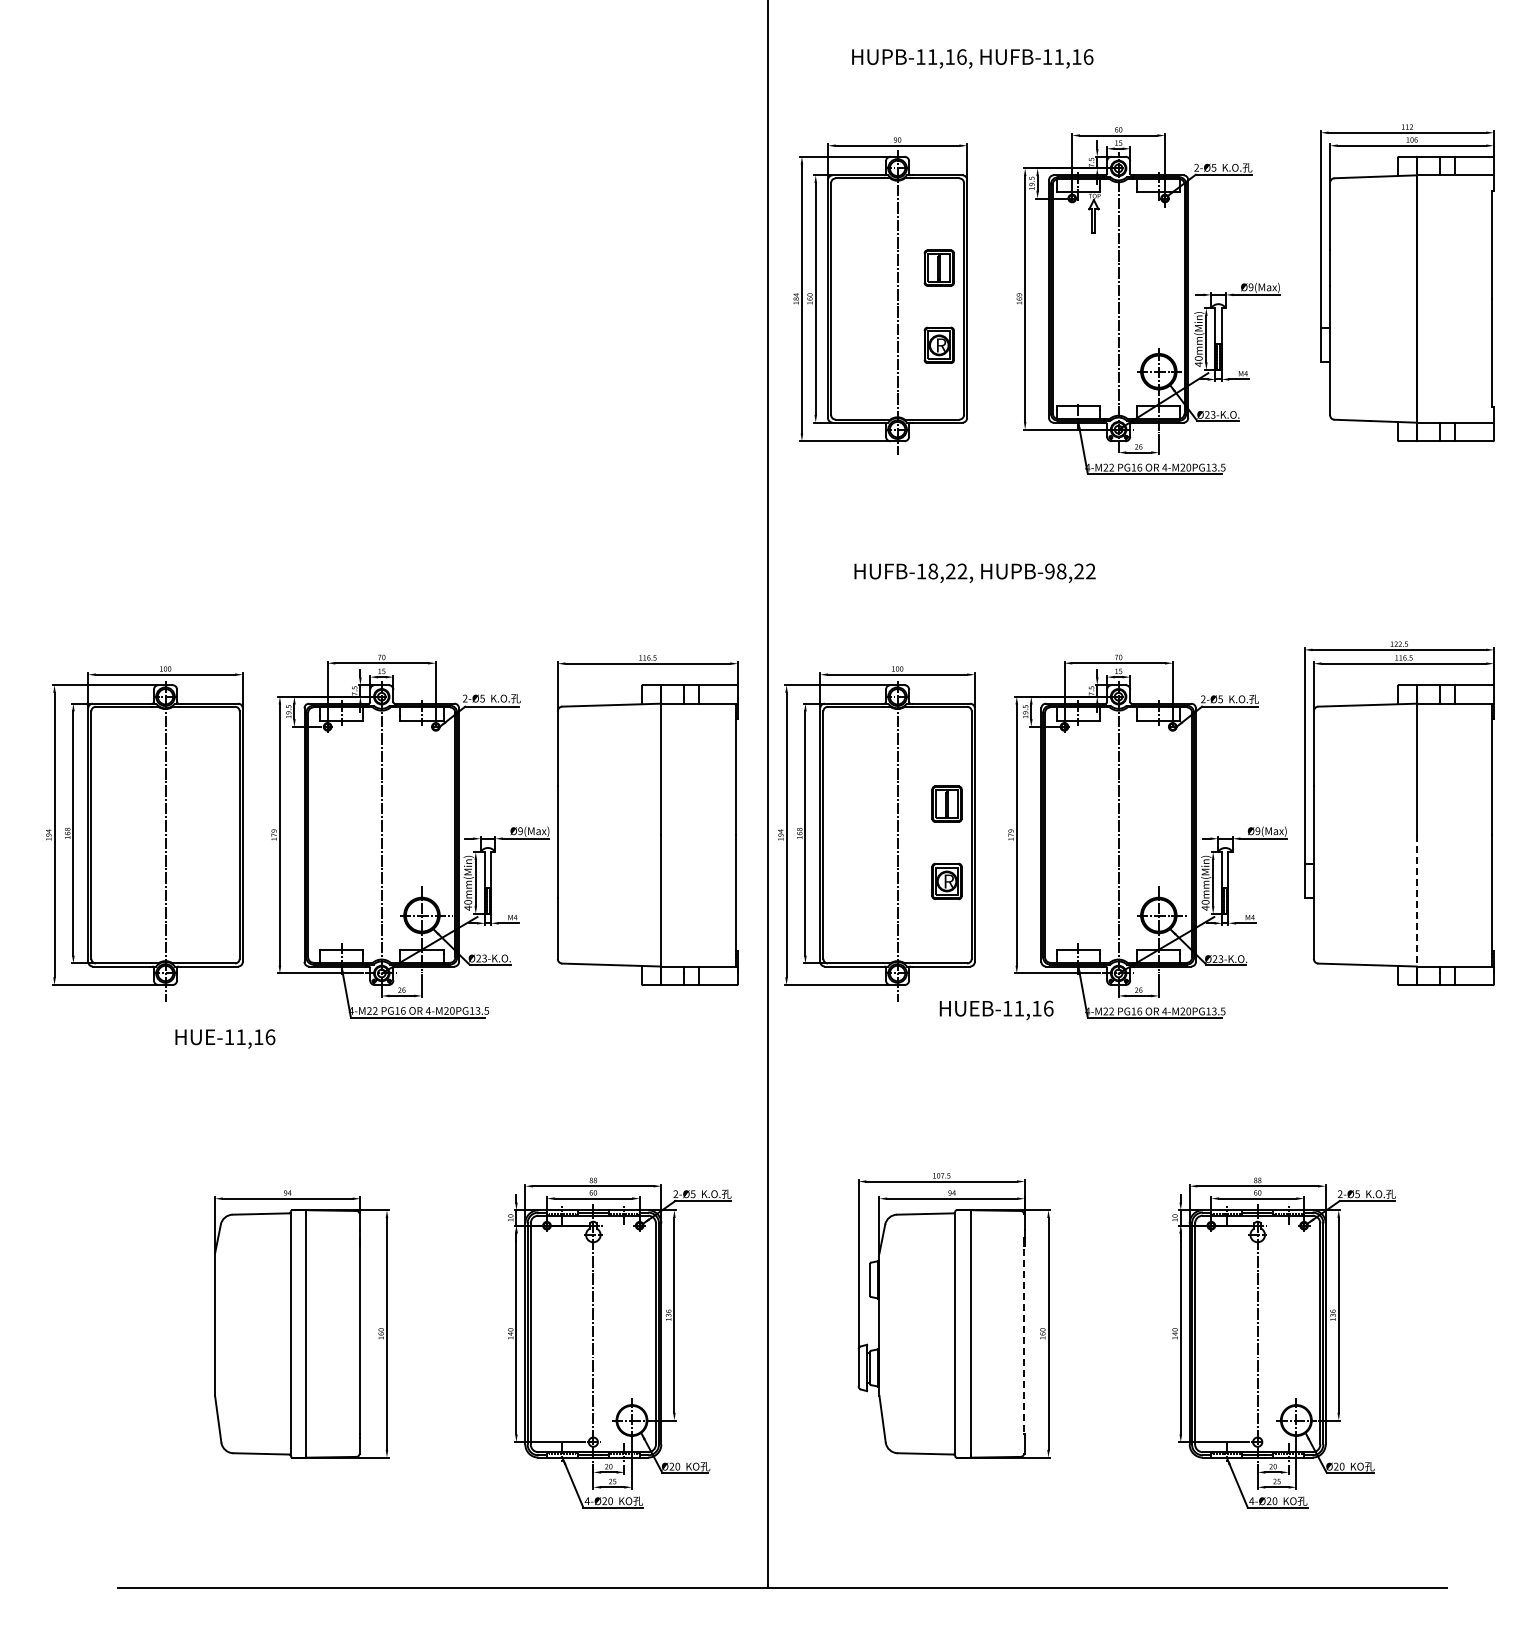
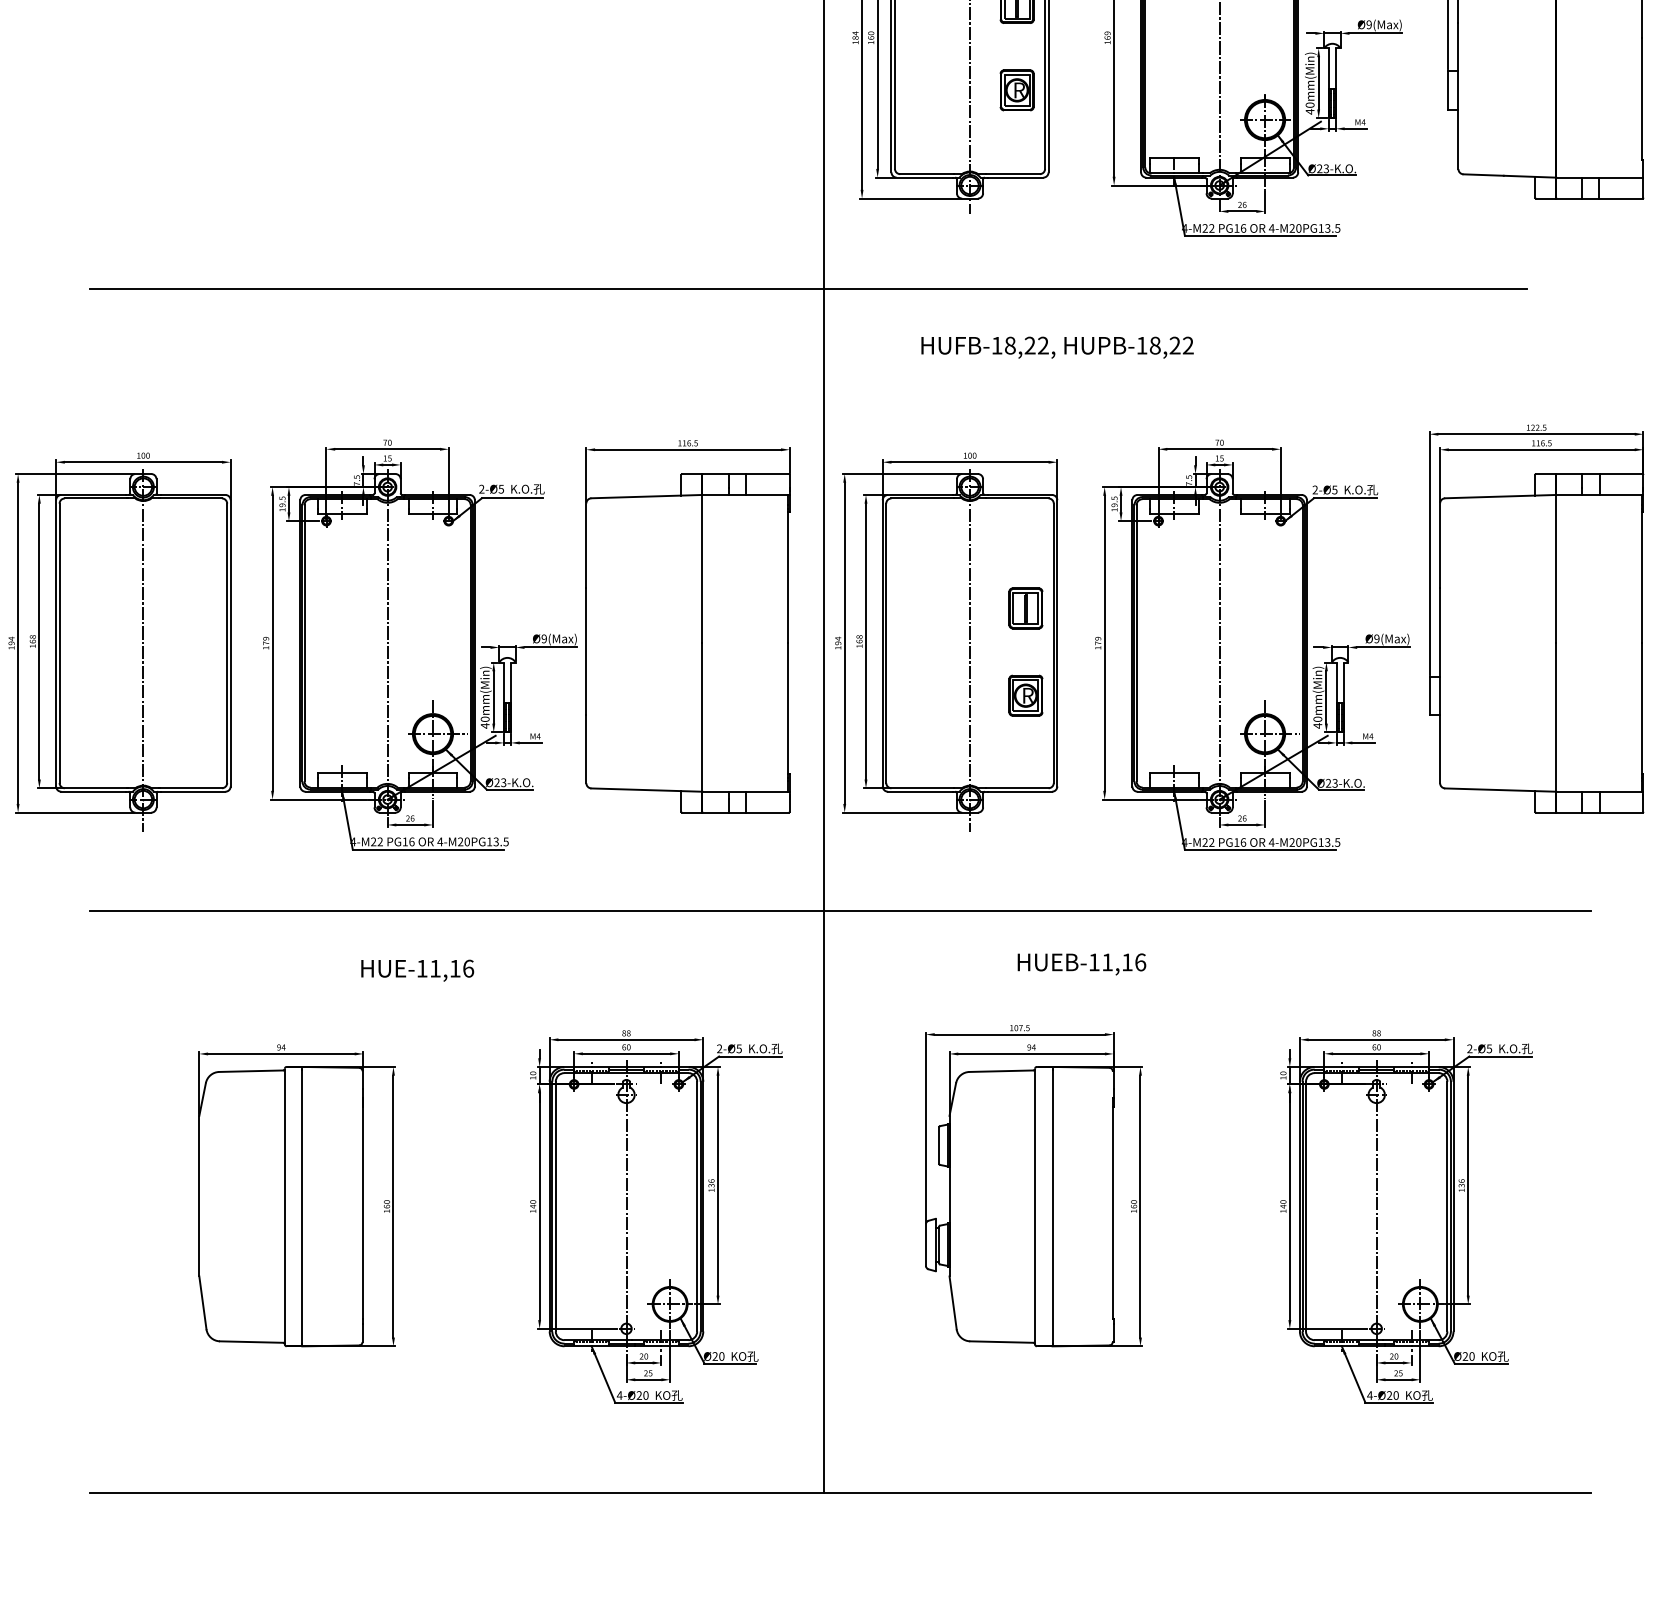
line: (754, 521) -> (808, 289), added
text: (1049, 571) -> (1141, 345), HUPB-98,22 -> HUPB-18,22
line: (1416, 900) -> (1556, 717), dashed -> solid
text: (996, 1010) -> (1081, 964), moved
text: (225, 1038) -> (417, 970), moved
line: (782, 1072) -> (840, 911), added
line: (1023, 1335) -> (1112, 1208), dashed -> solid

